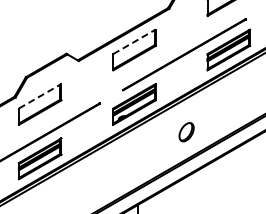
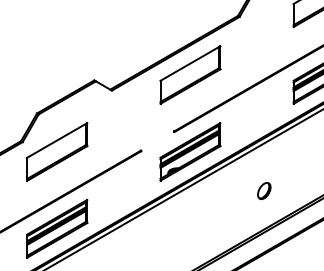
line: (134, 41) -> (190, 63), dashed -> solid
line: (40, 96) -> (57, 140), dashed -> solid
part: (186, 131) -> (263, 190), size x0.62

